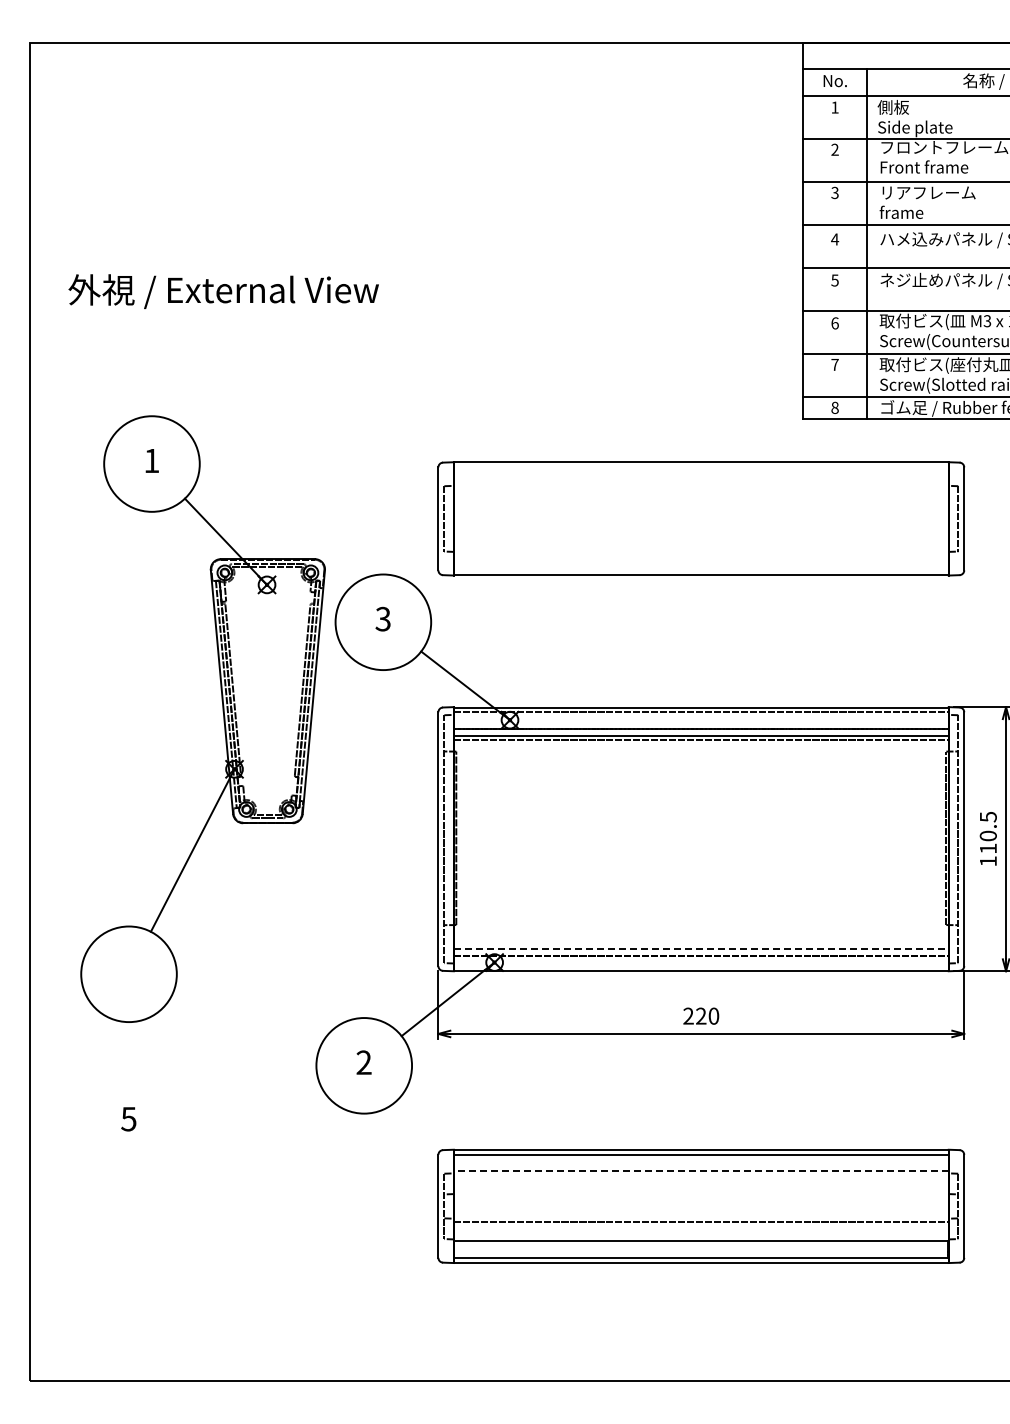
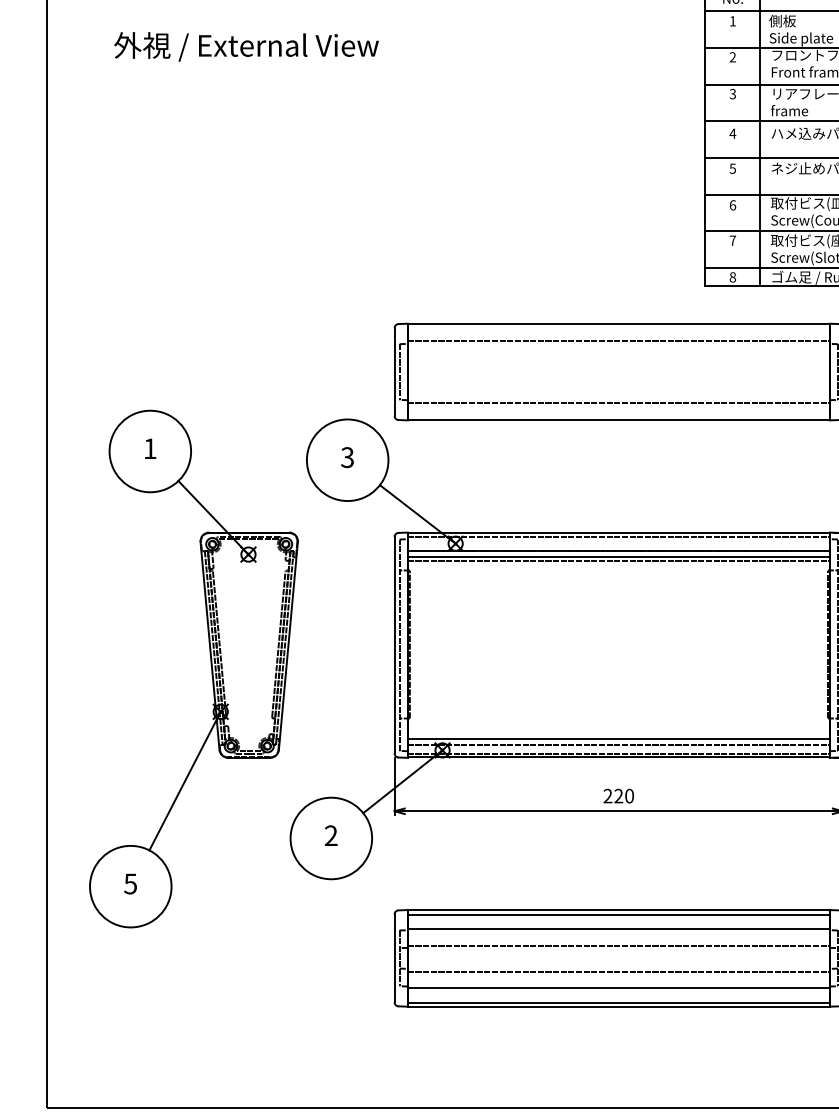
text: (223, 291) -> (246, 46), moved
line: (700, 483) -> (618, 341), added
line: (700, 554) -> (618, 402), added
part: (223, 718) -> (211, 668), moved
line: (701, 948) -> (618, 738), dashed -> solid
line: (700, 966) -> (618, 753), added
line: (700, 1171) -> (618, 928), dashed -> solid
line: (700, 1191) -> (618, 945), added

